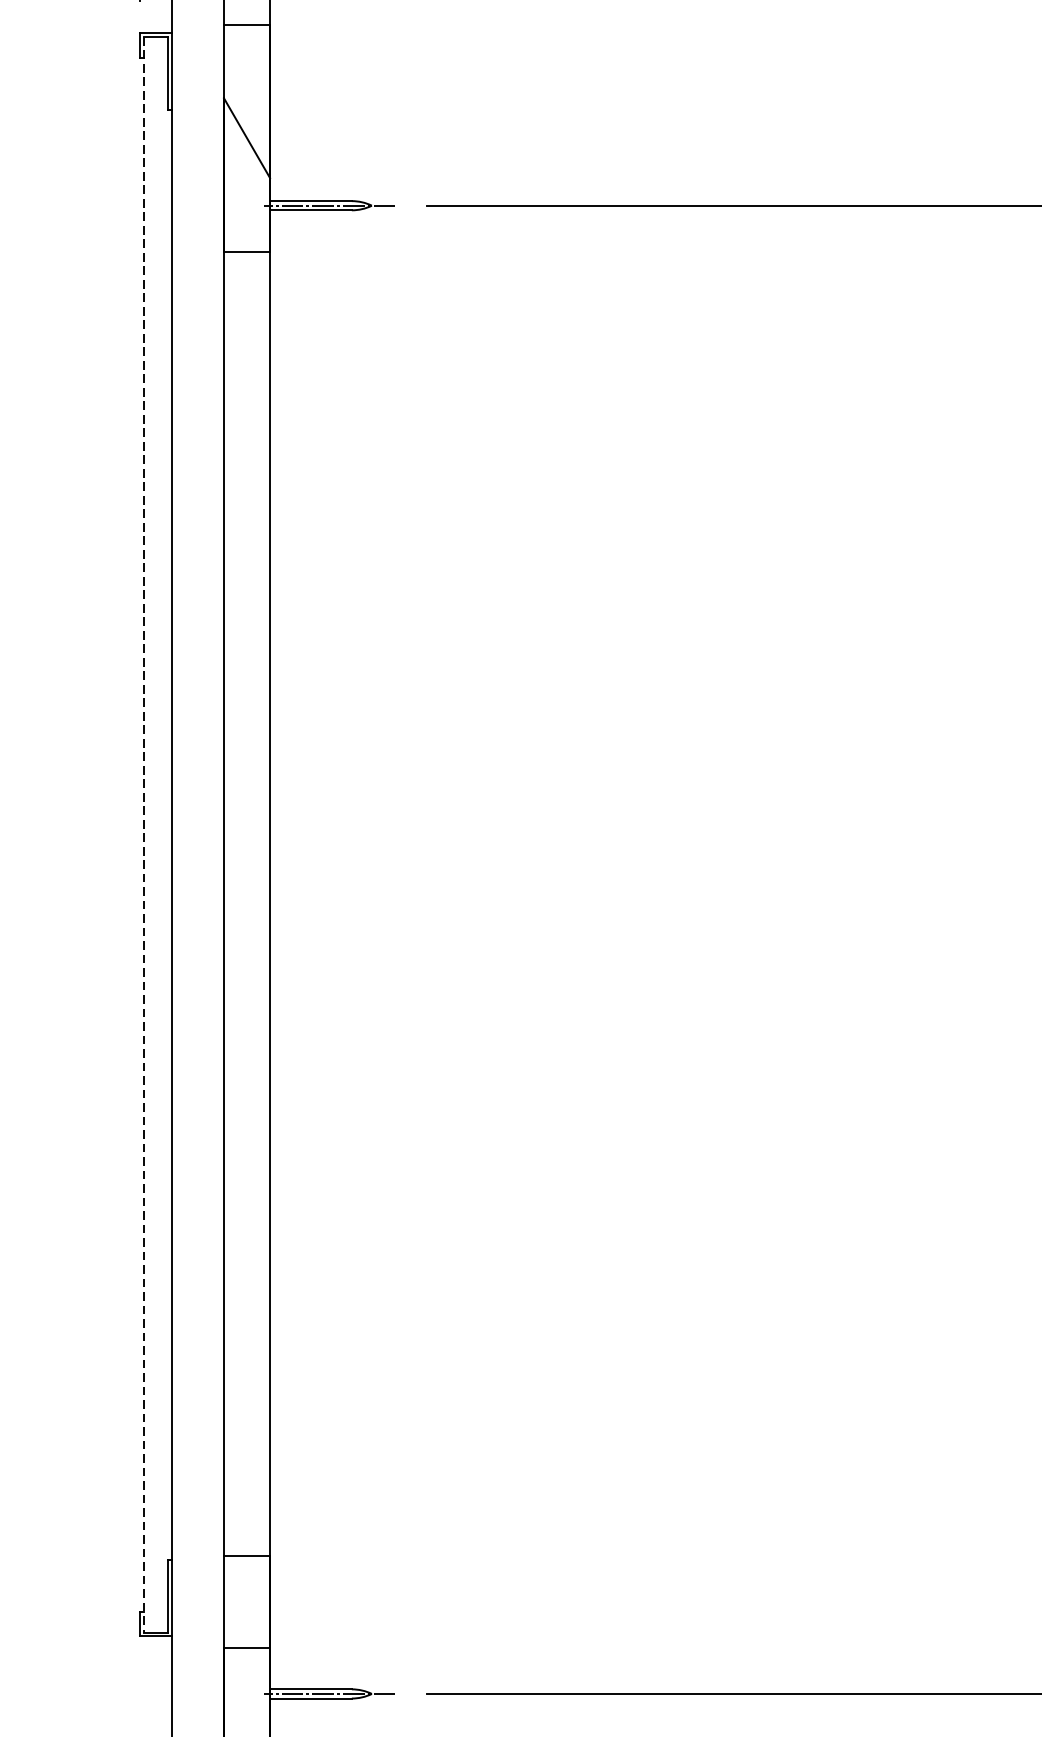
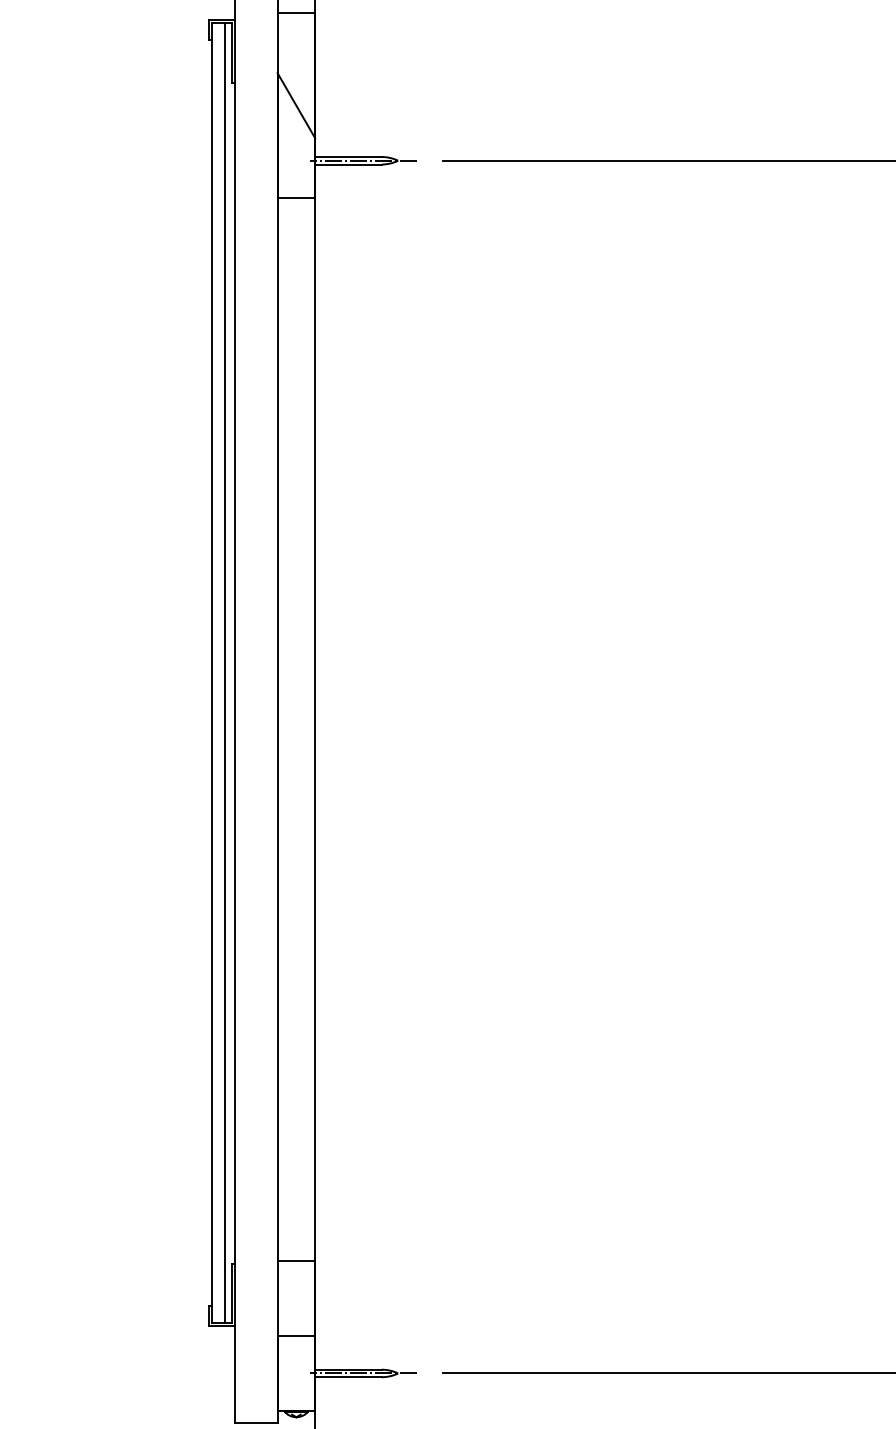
line: (144, 834) -> (212, 673), dashed -> solid
line: (158, 834) -> (224, 673), added

